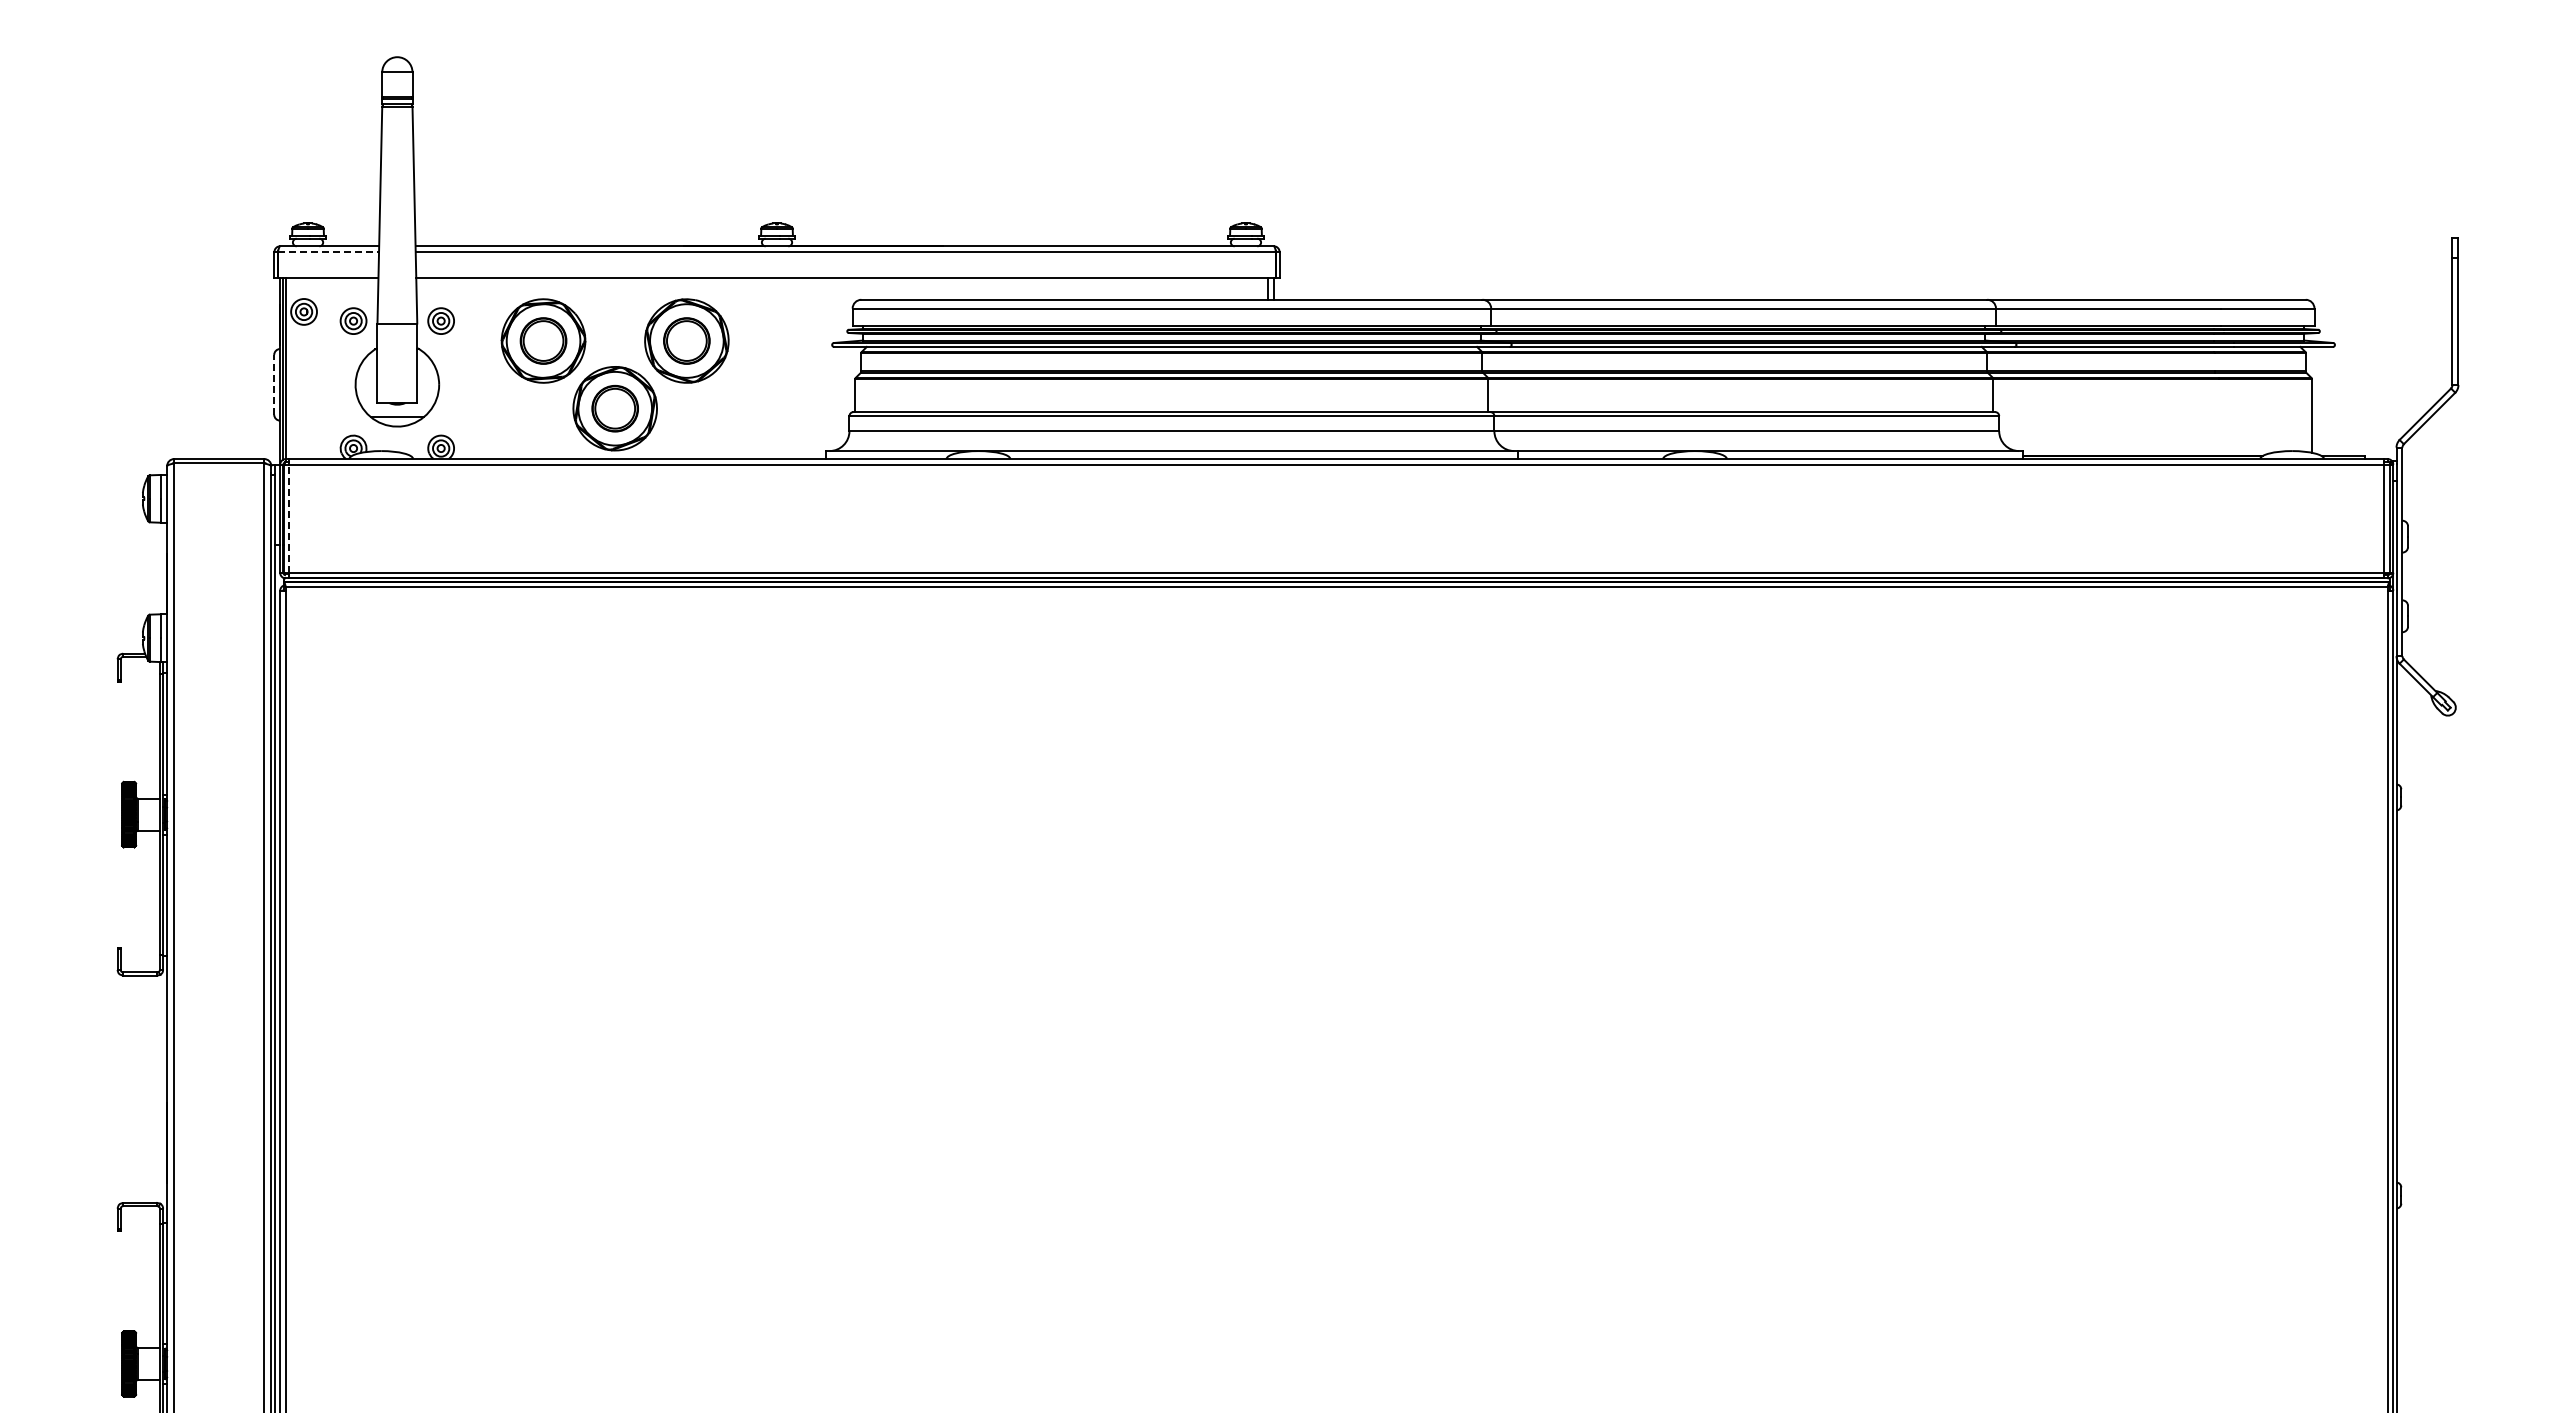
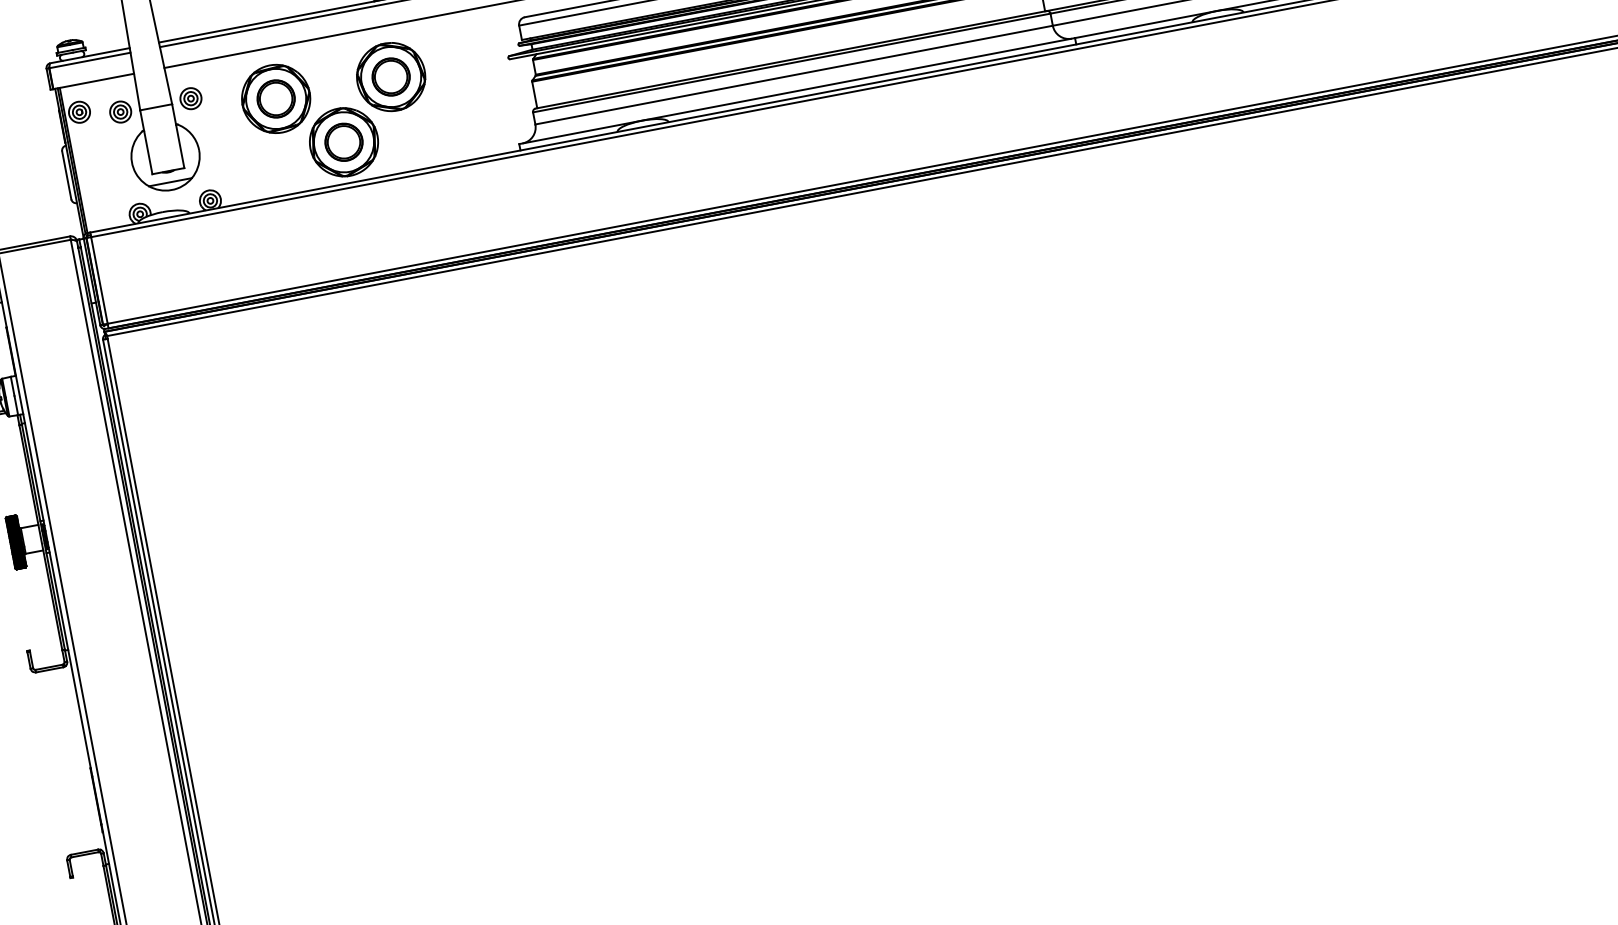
line: (328, 252) -> (90, 60), dashed -> solid
line: (274, 384) -> (66, 175), dashed -> solid
line: (289, 518) -> (99, 280), dashed -> solid

